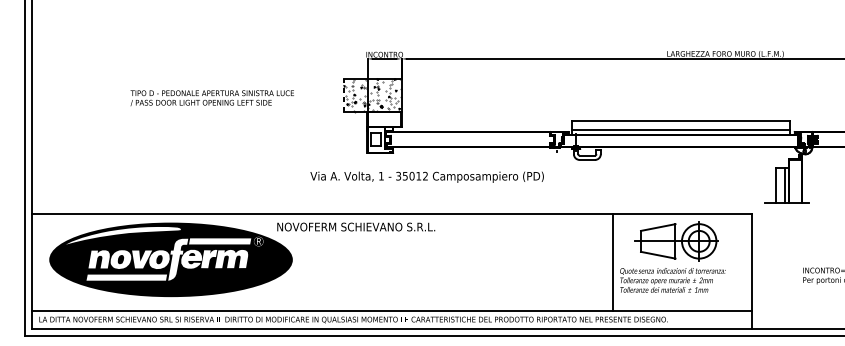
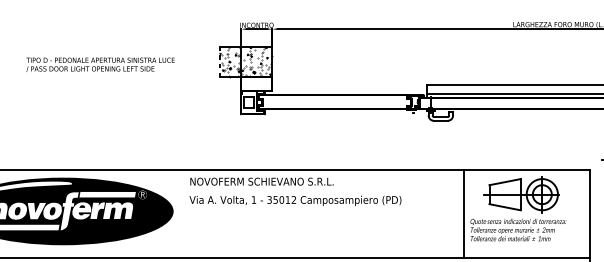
text: (426, 176) -> (294, 200), moved
text: (356, 226) -> (262, 181), moved

